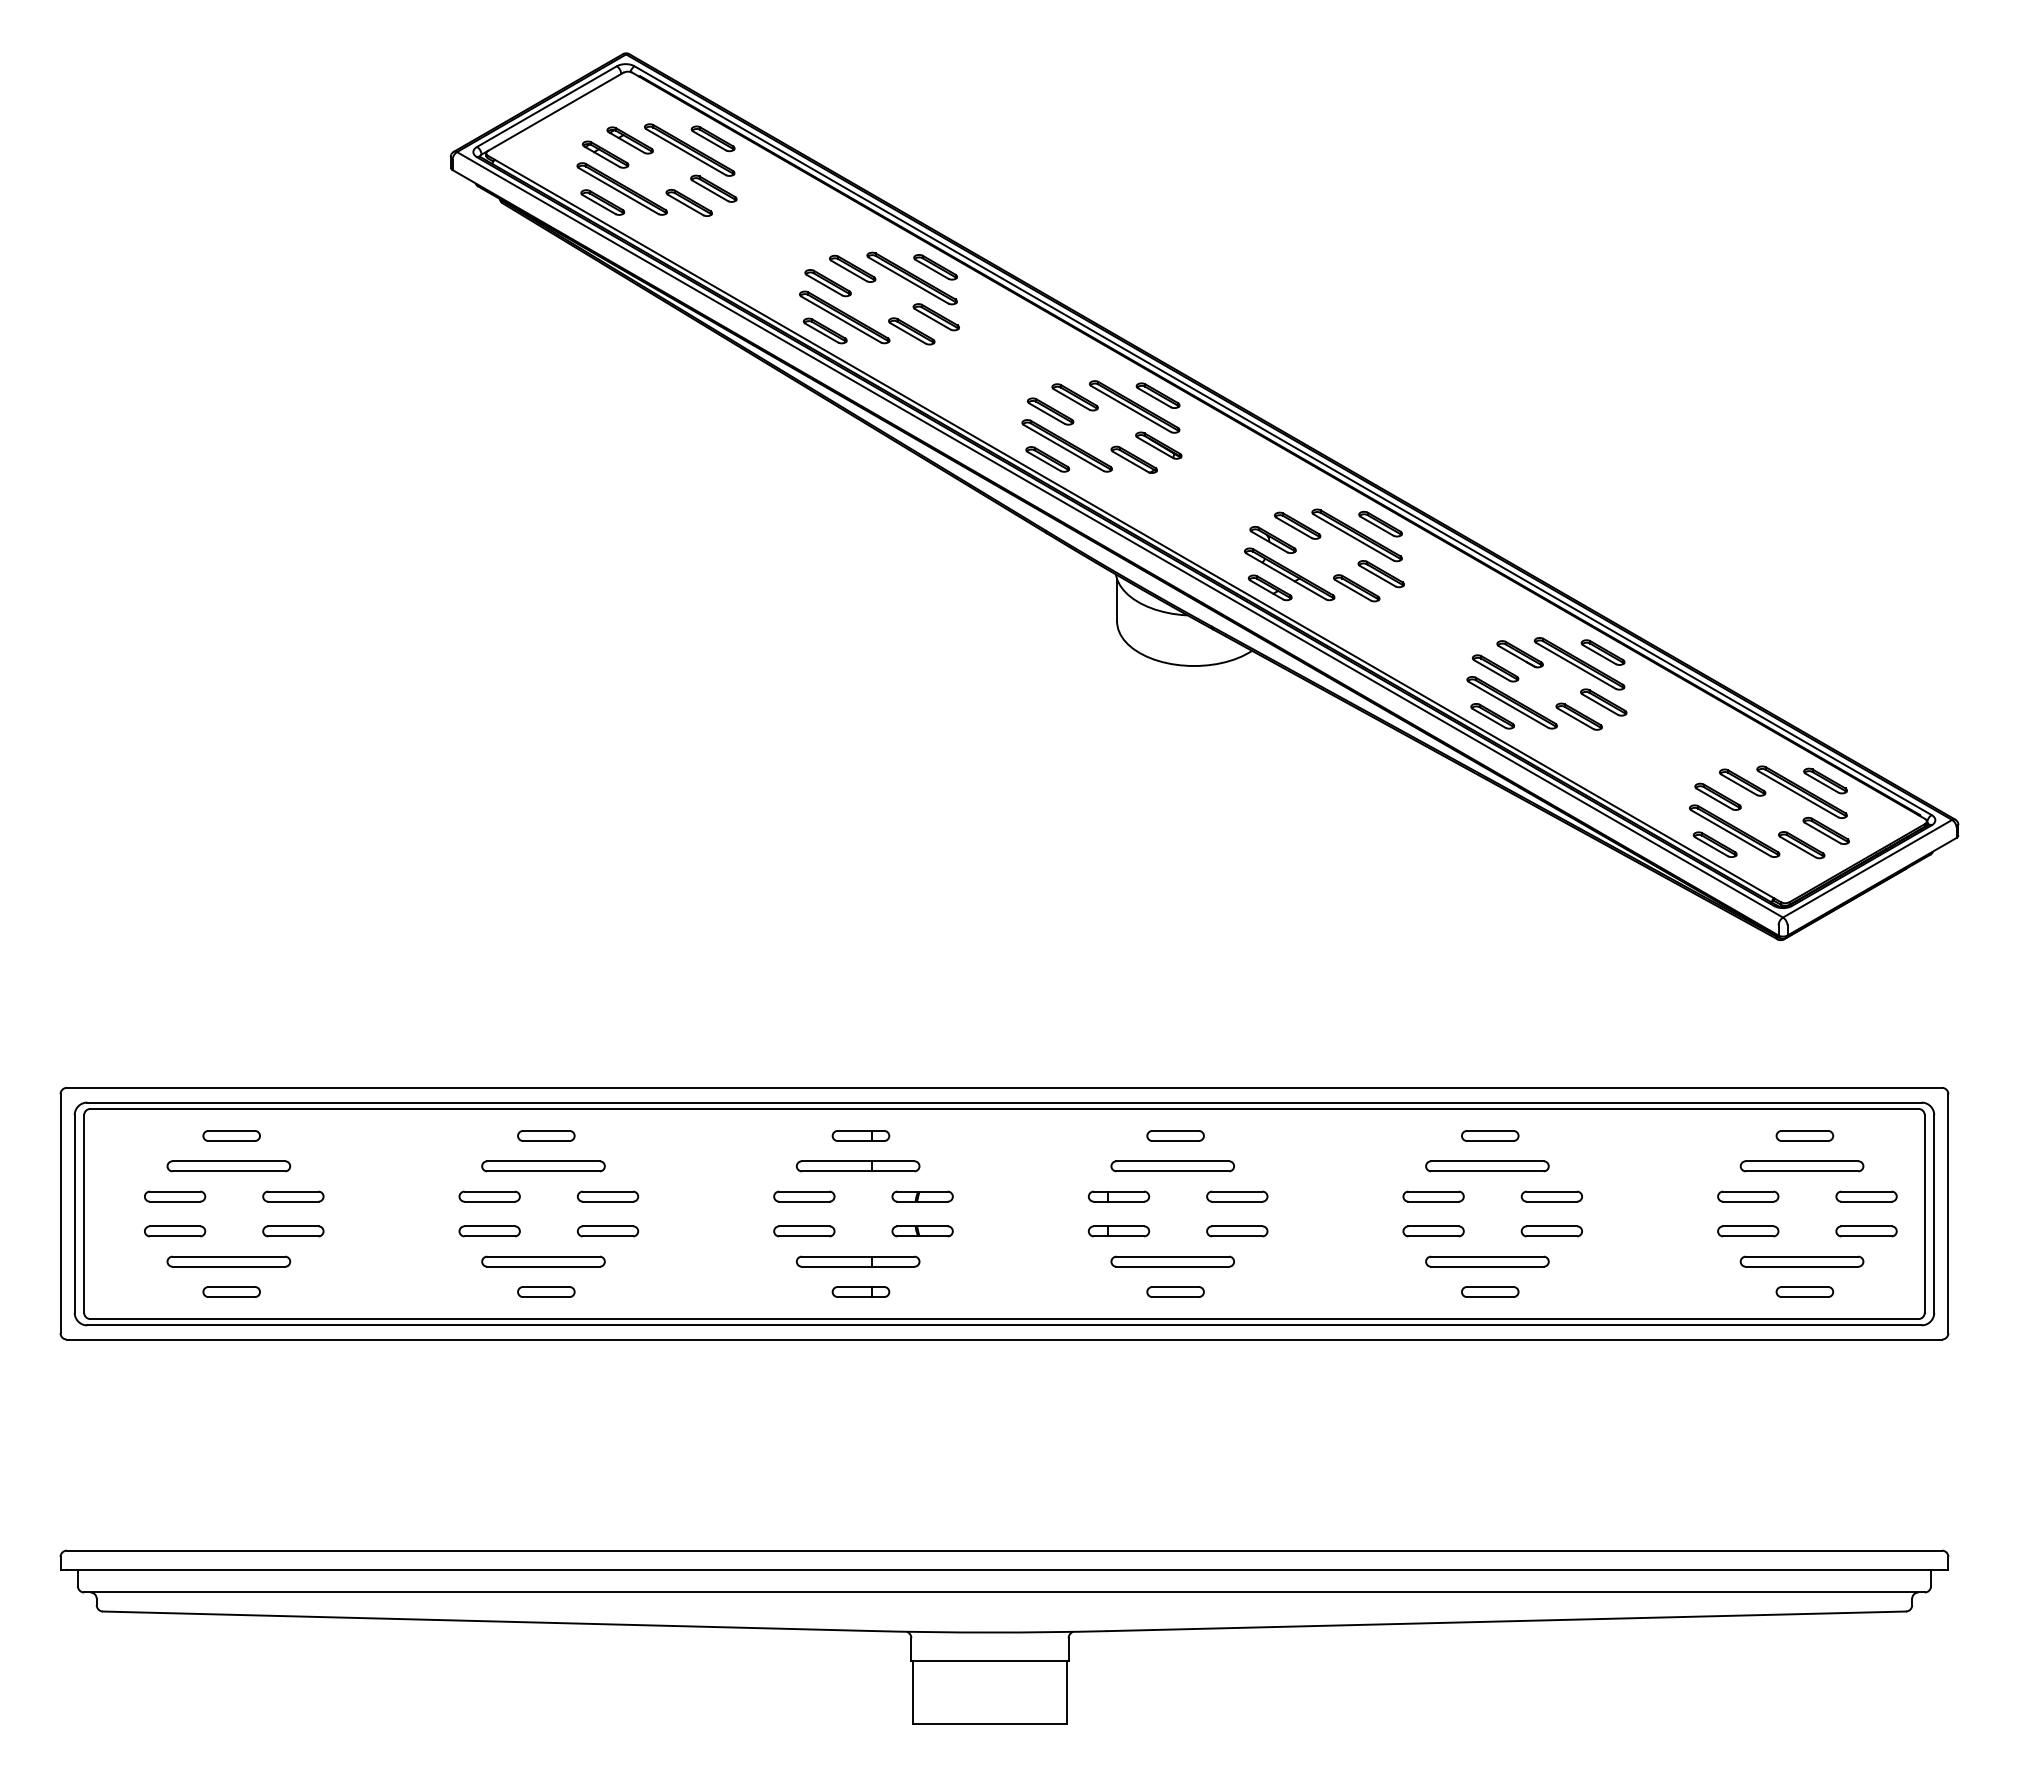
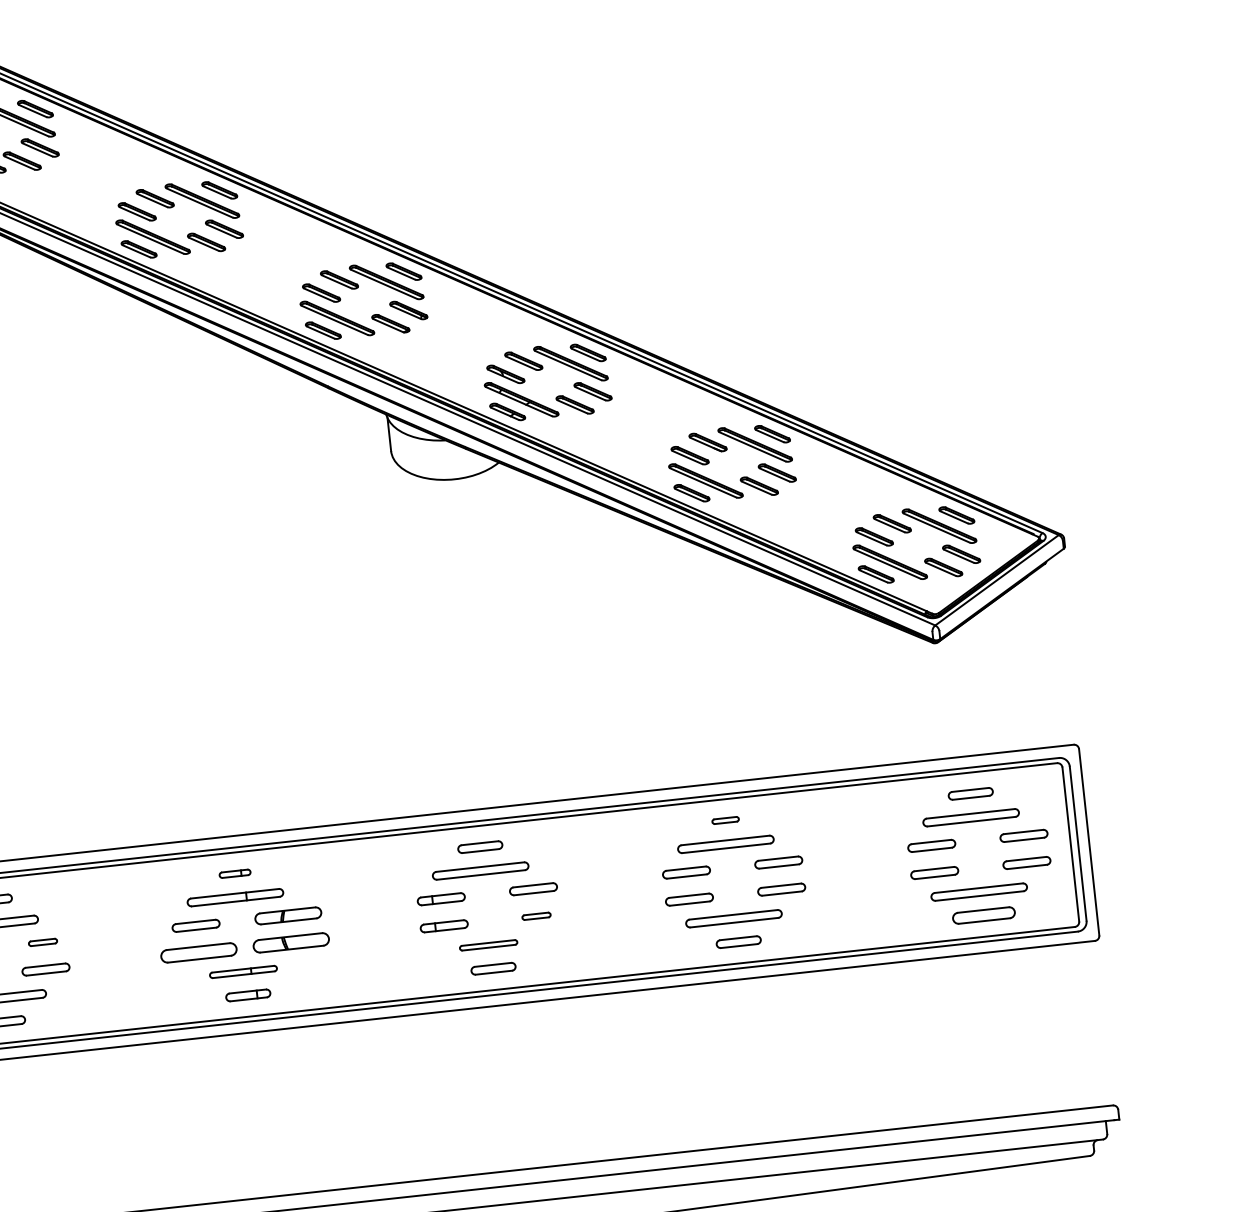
part: (860, 1135) -> (234, 873), size x0.7
part: (1490, 1135) -> (725, 820), size x0.6
part: (607, 1196) -> (42, 942), size x0.6
part: (922, 1196) -> (288, 915), size x1.4
part: (804, 1231) -> (199, 953), size x1.6
part: (922, 1231) -> (291, 943), size x1.6
part: (1237, 1231) -> (536, 916), size x0.6
part: (857, 1261) -> (243, 971), size x0.7
part: (1172, 1261) -> (488, 945), size x0.6
part: (1804, 1291) -> (983, 915), size x1.4

